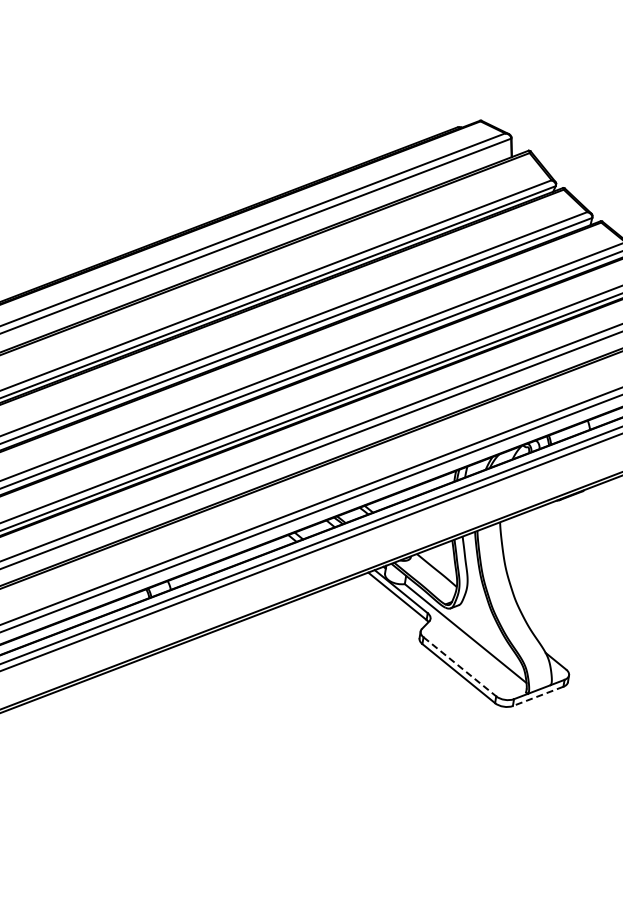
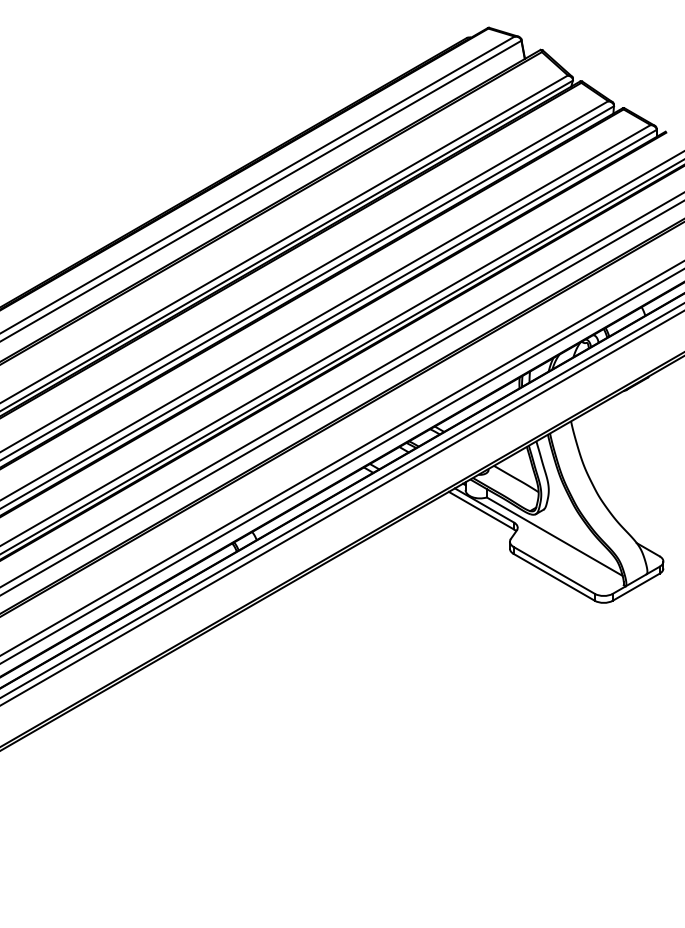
line: (460, 666) -> (554, 570), dashed -> solid
line: (537, 696) -> (635, 587), dashed -> solid

